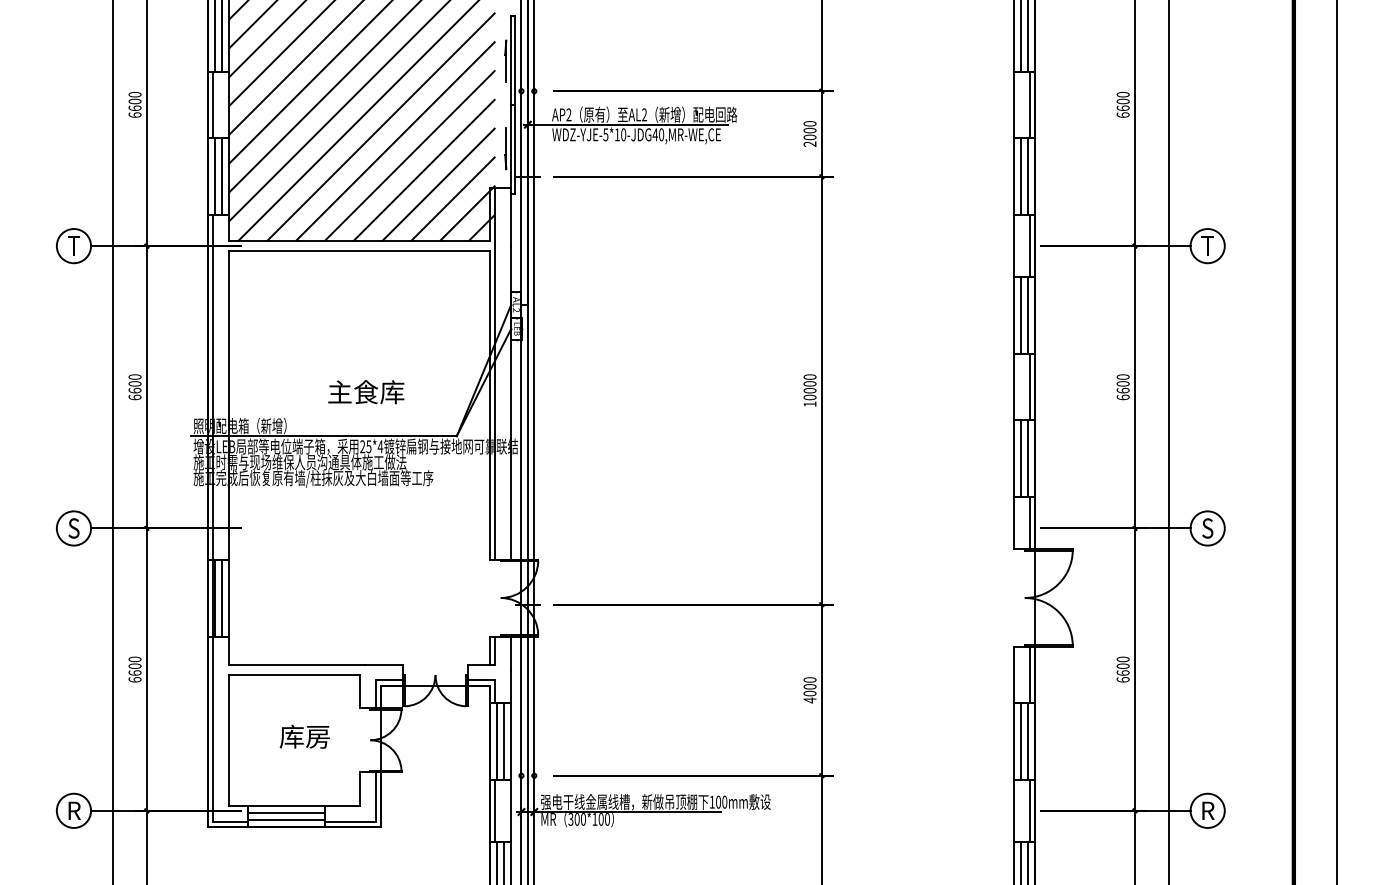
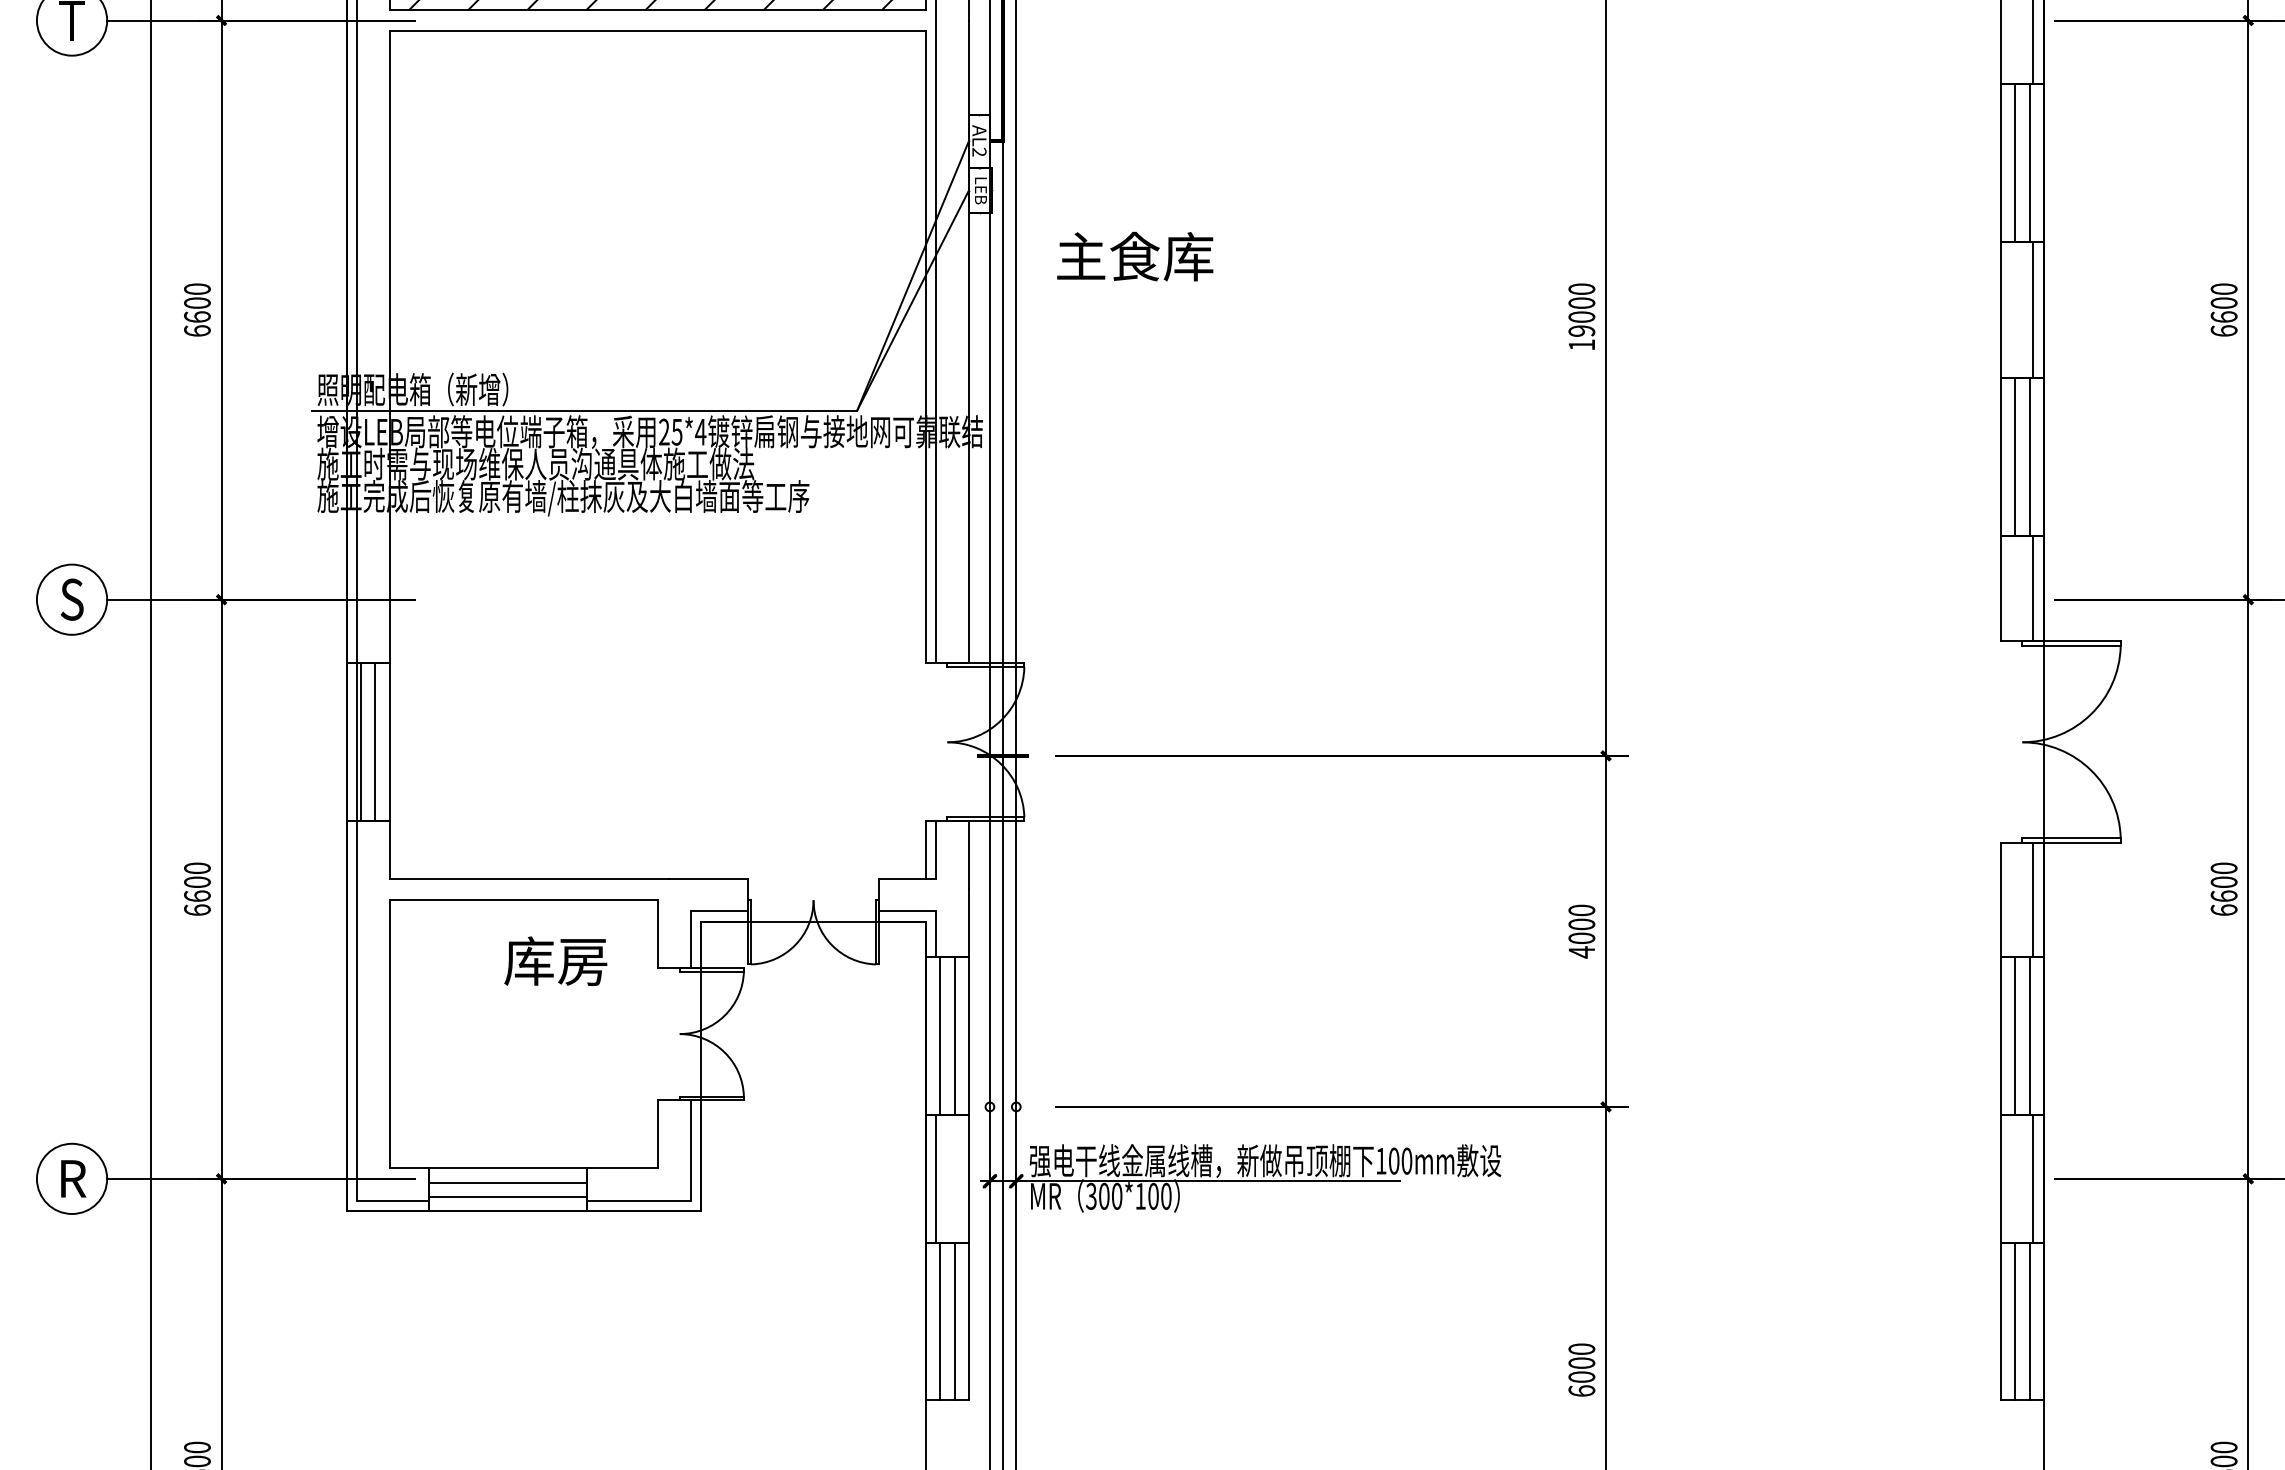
text: (366, 392) -> (1135, 257), moved
text: (809, 397) -> (1580, 331), 10000 -> 19000
text: (304, 736) -> (555, 960), moved

